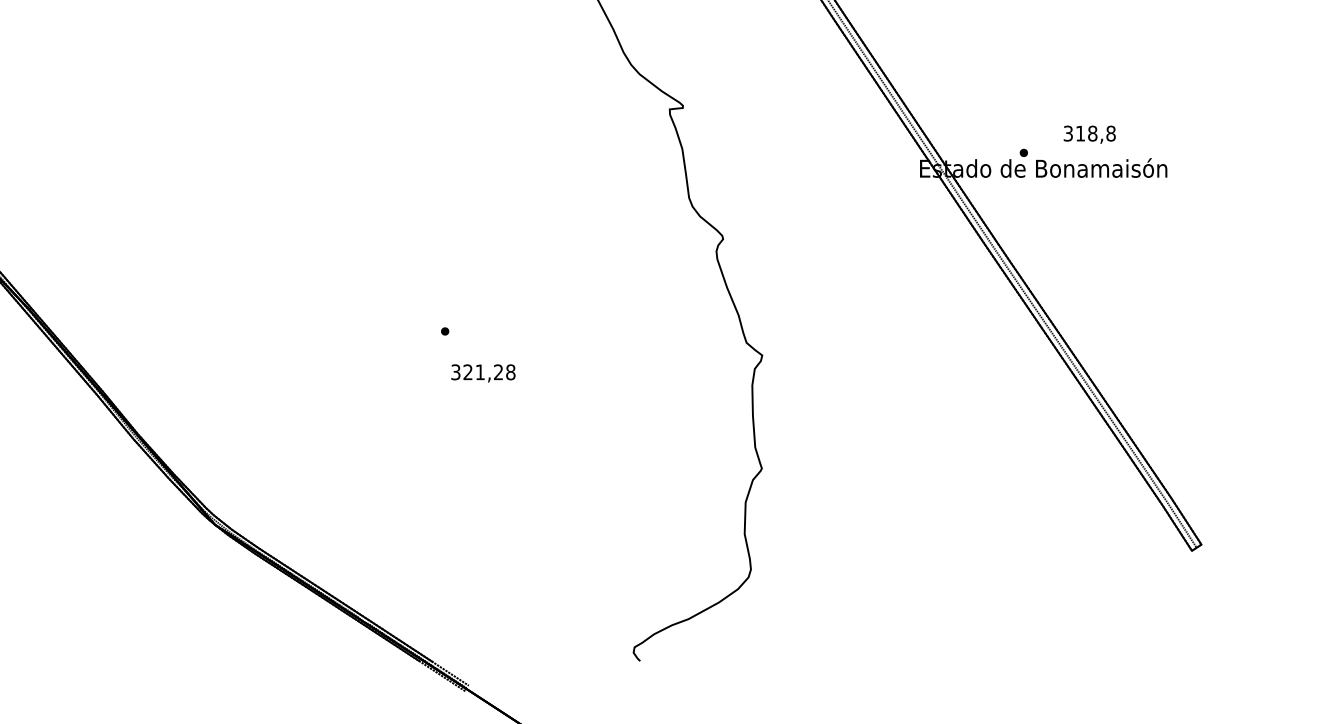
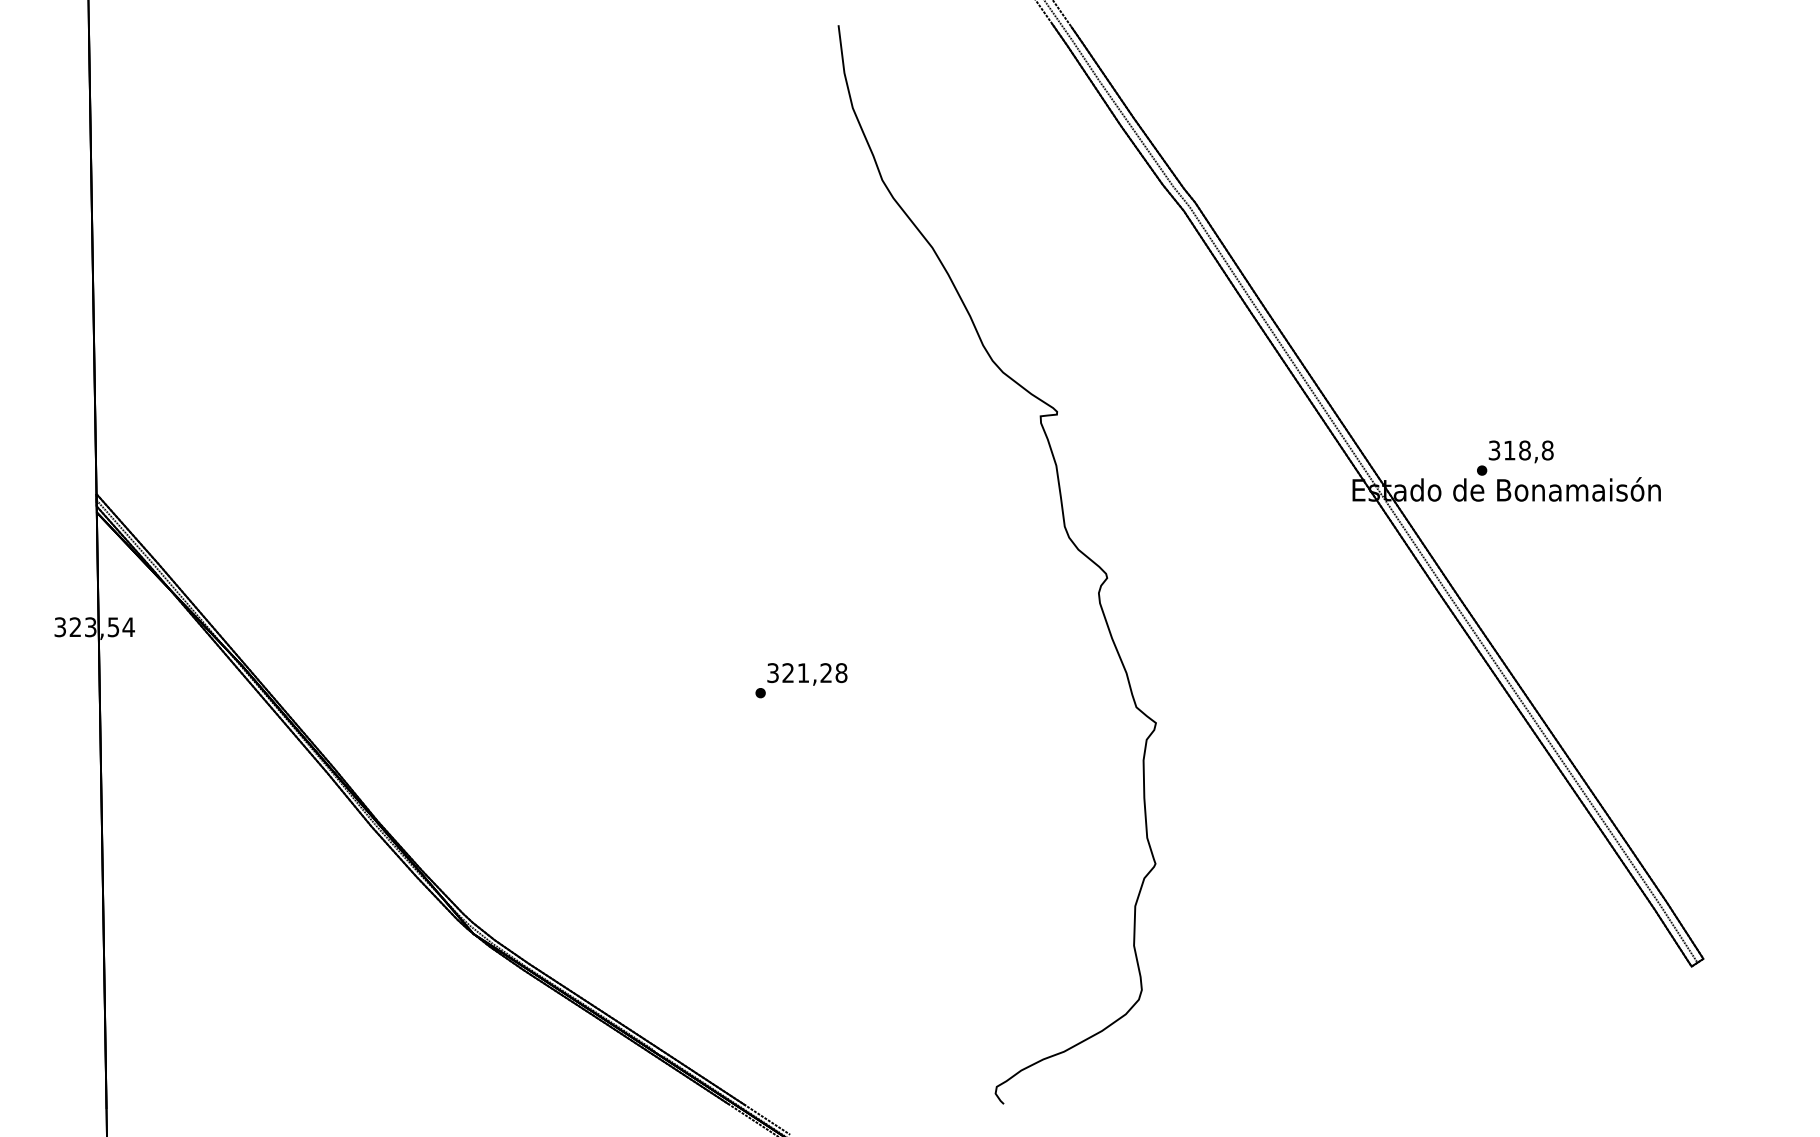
text: (1089, 134) -> (1520, 451), moved
text: (483, 373) -> (807, 674), moved

